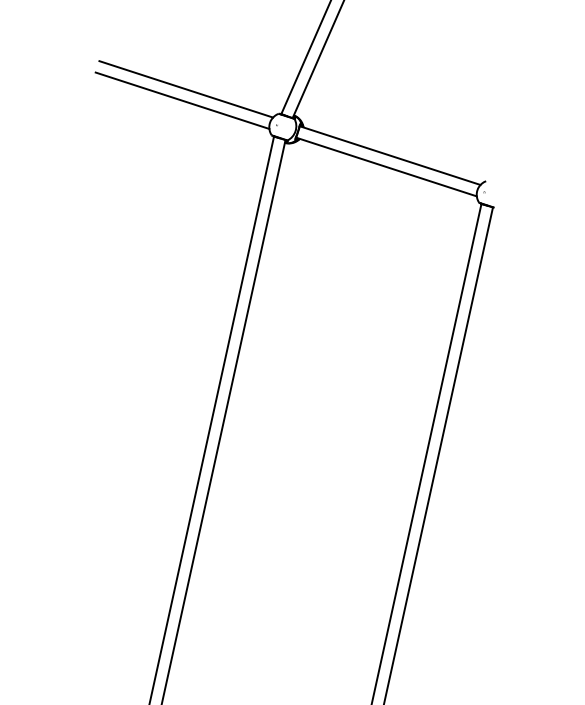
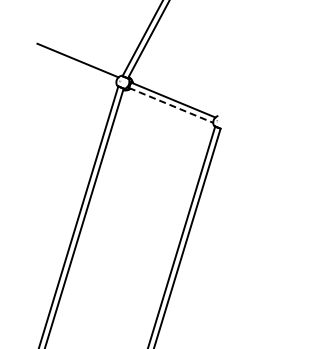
line: (181, 99) -> (75, 65), removed
line: (387, 167) -> (171, 105), solid -> dashed

